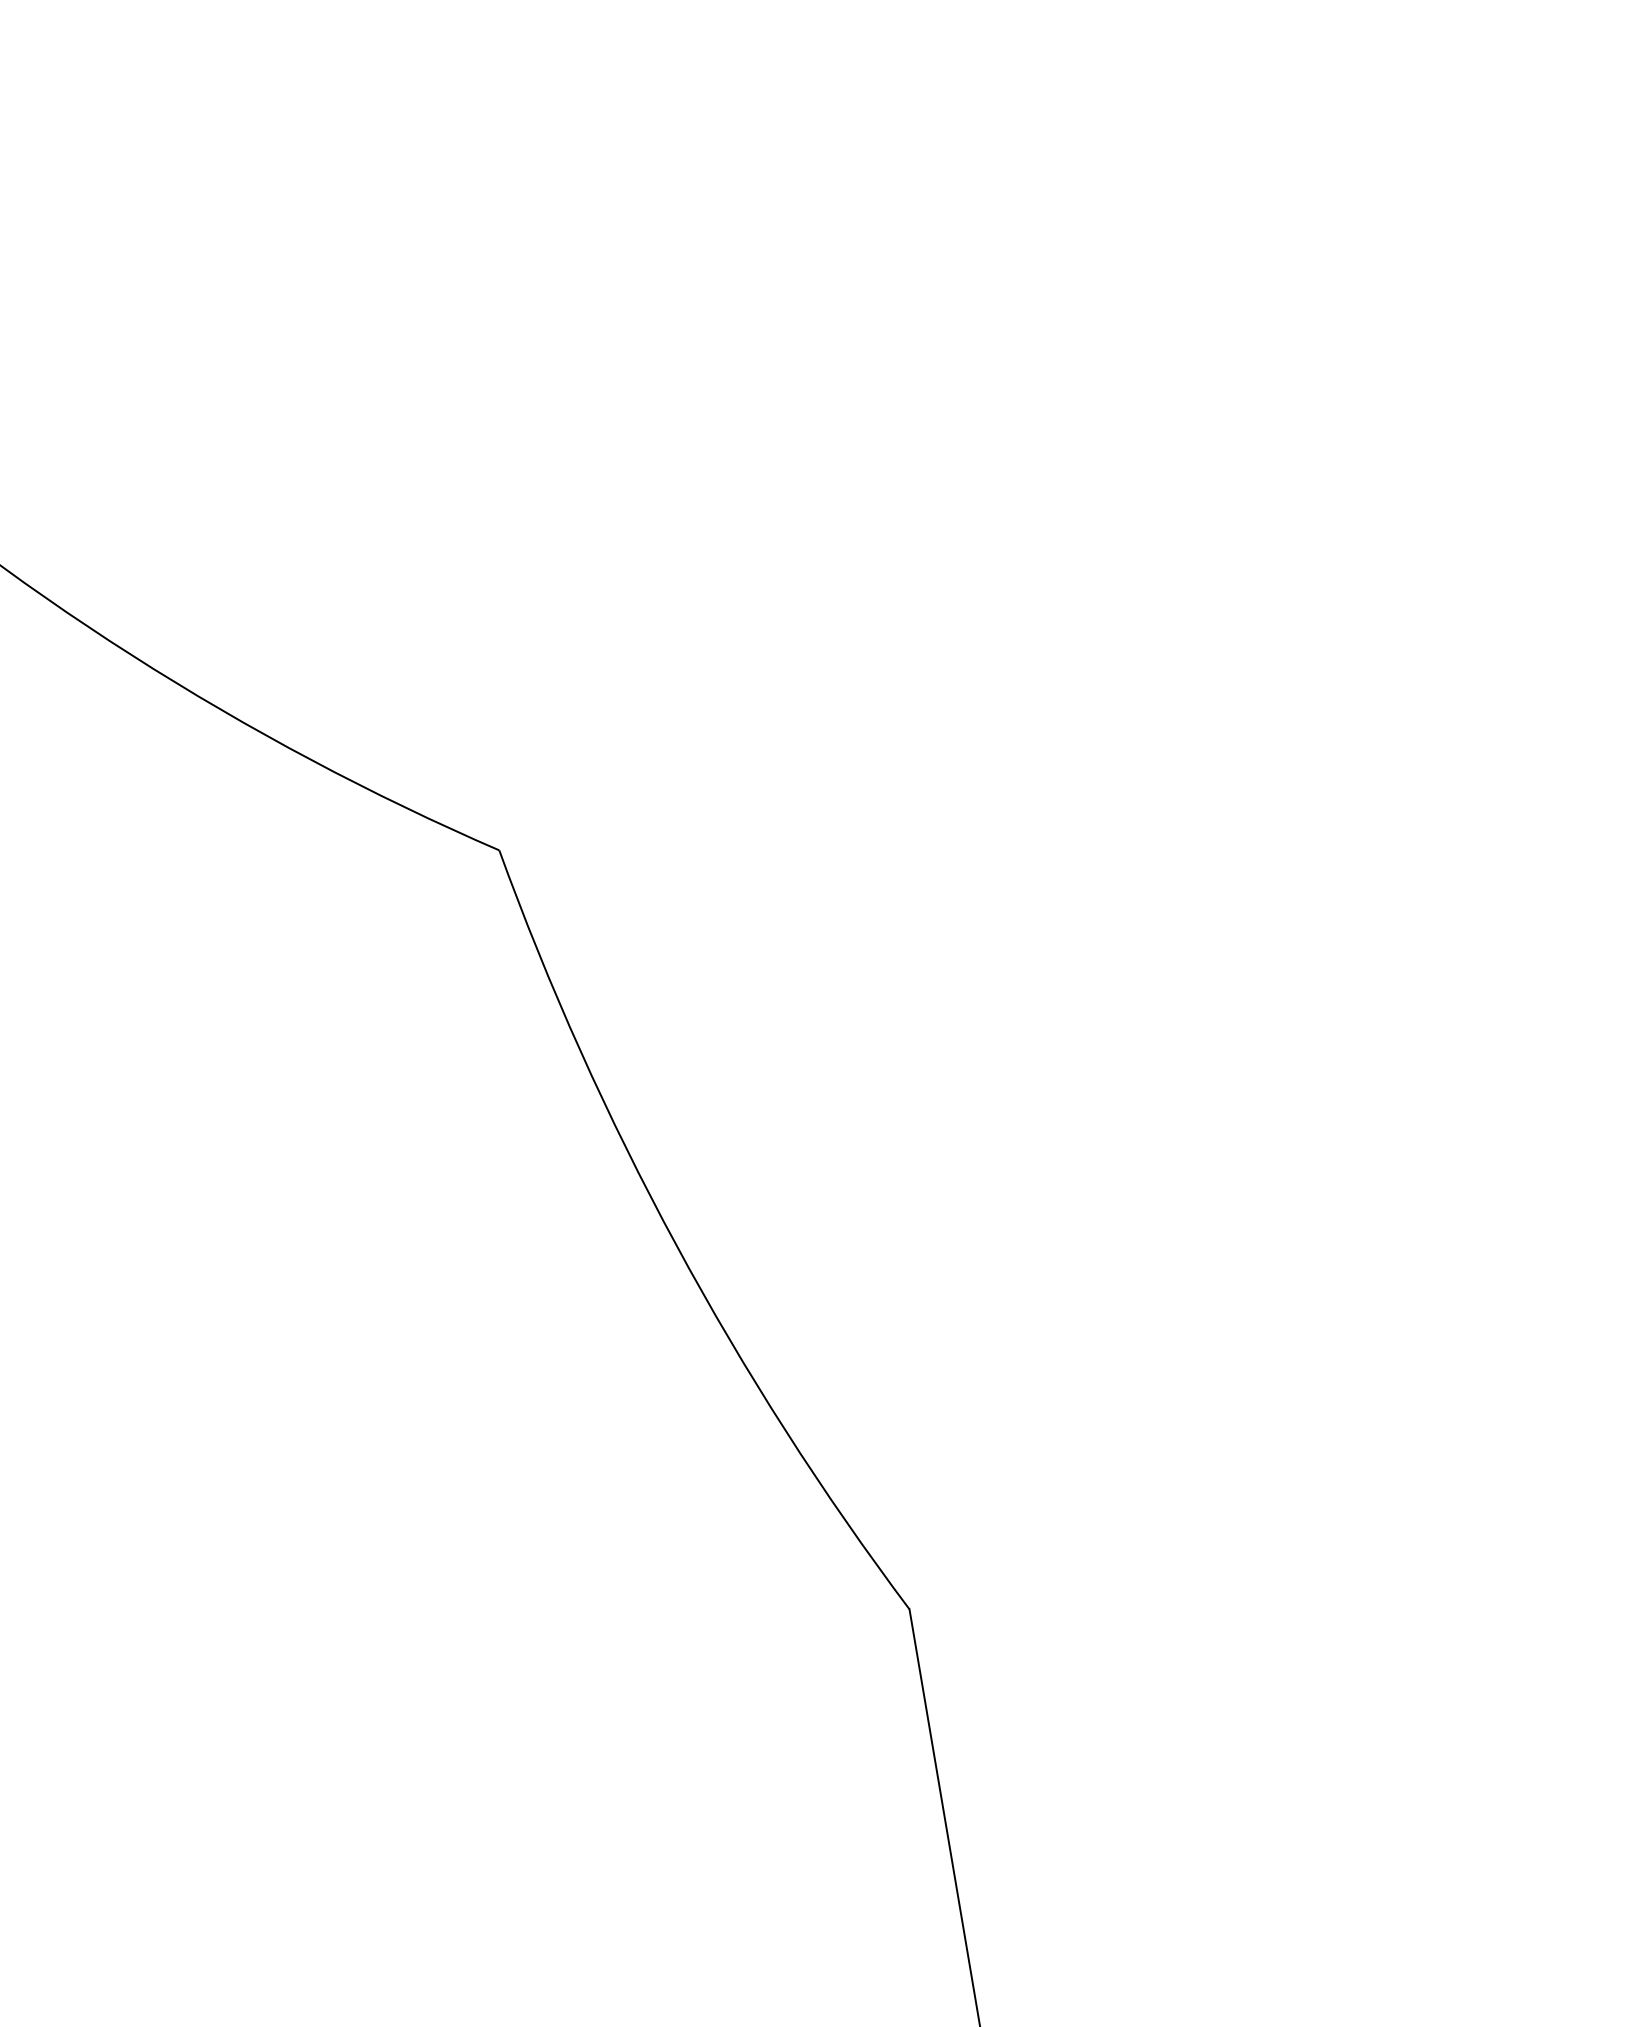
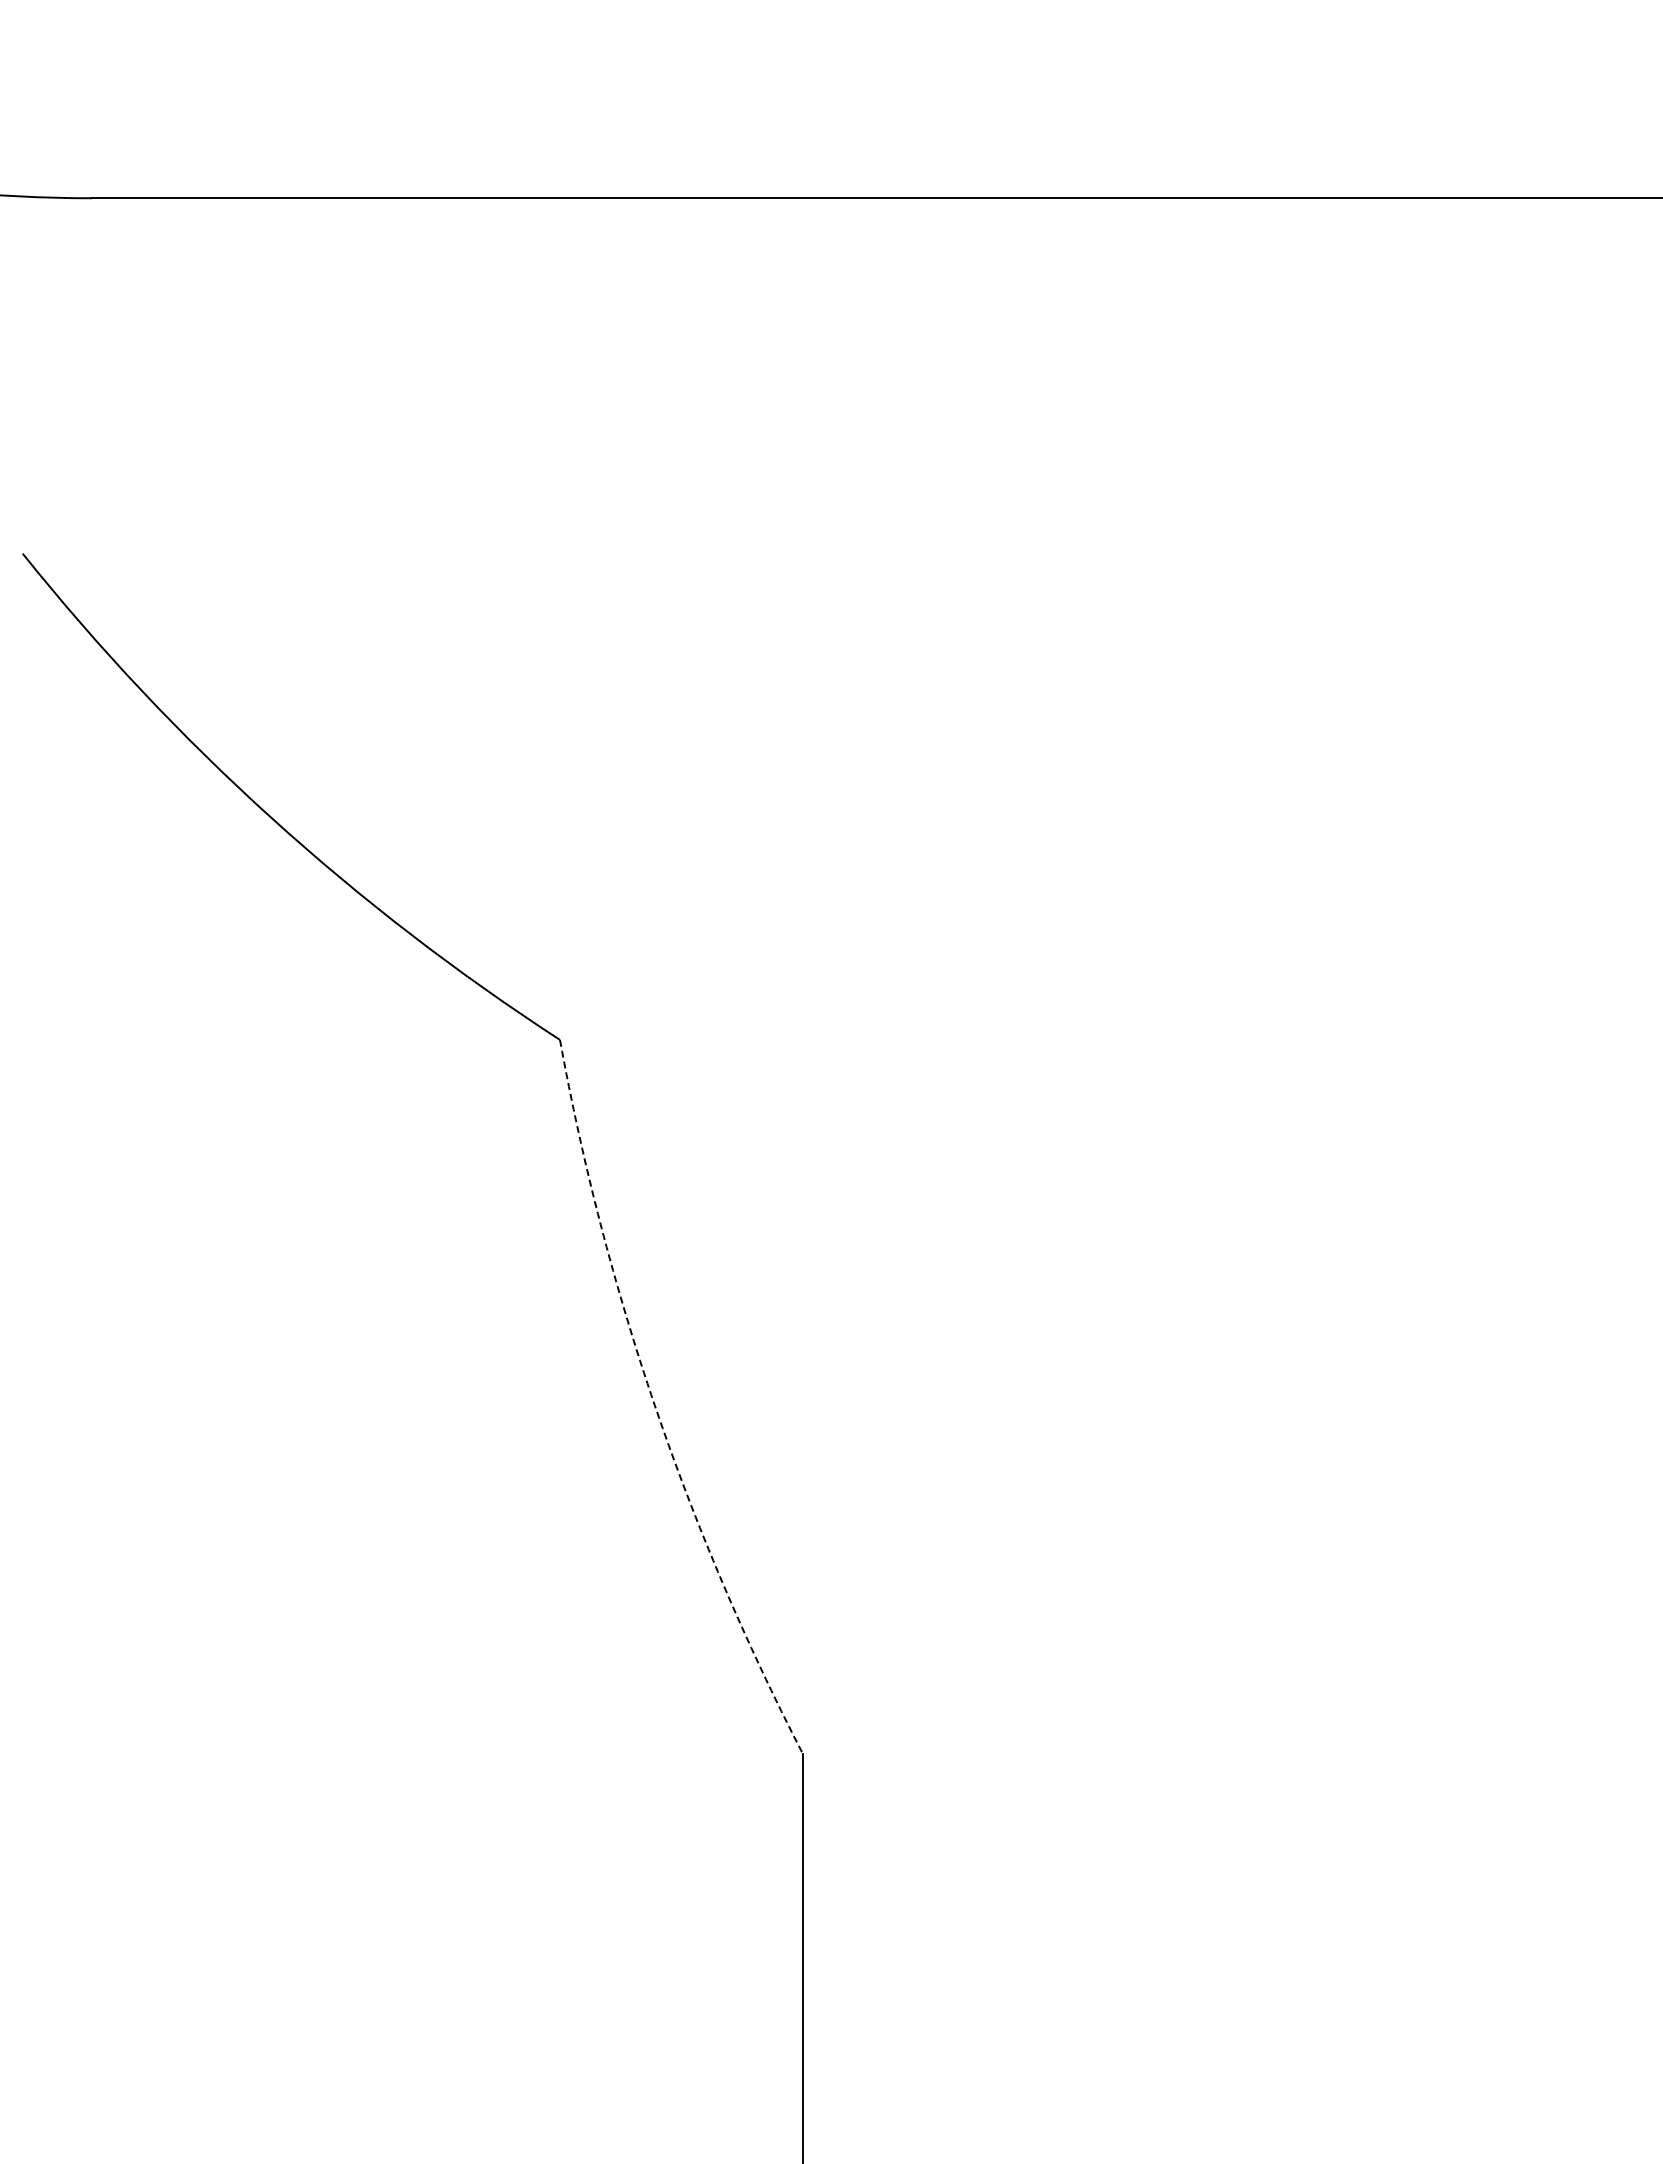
arc: (675, 1244) -> (654, 1405), solid -> dashed

